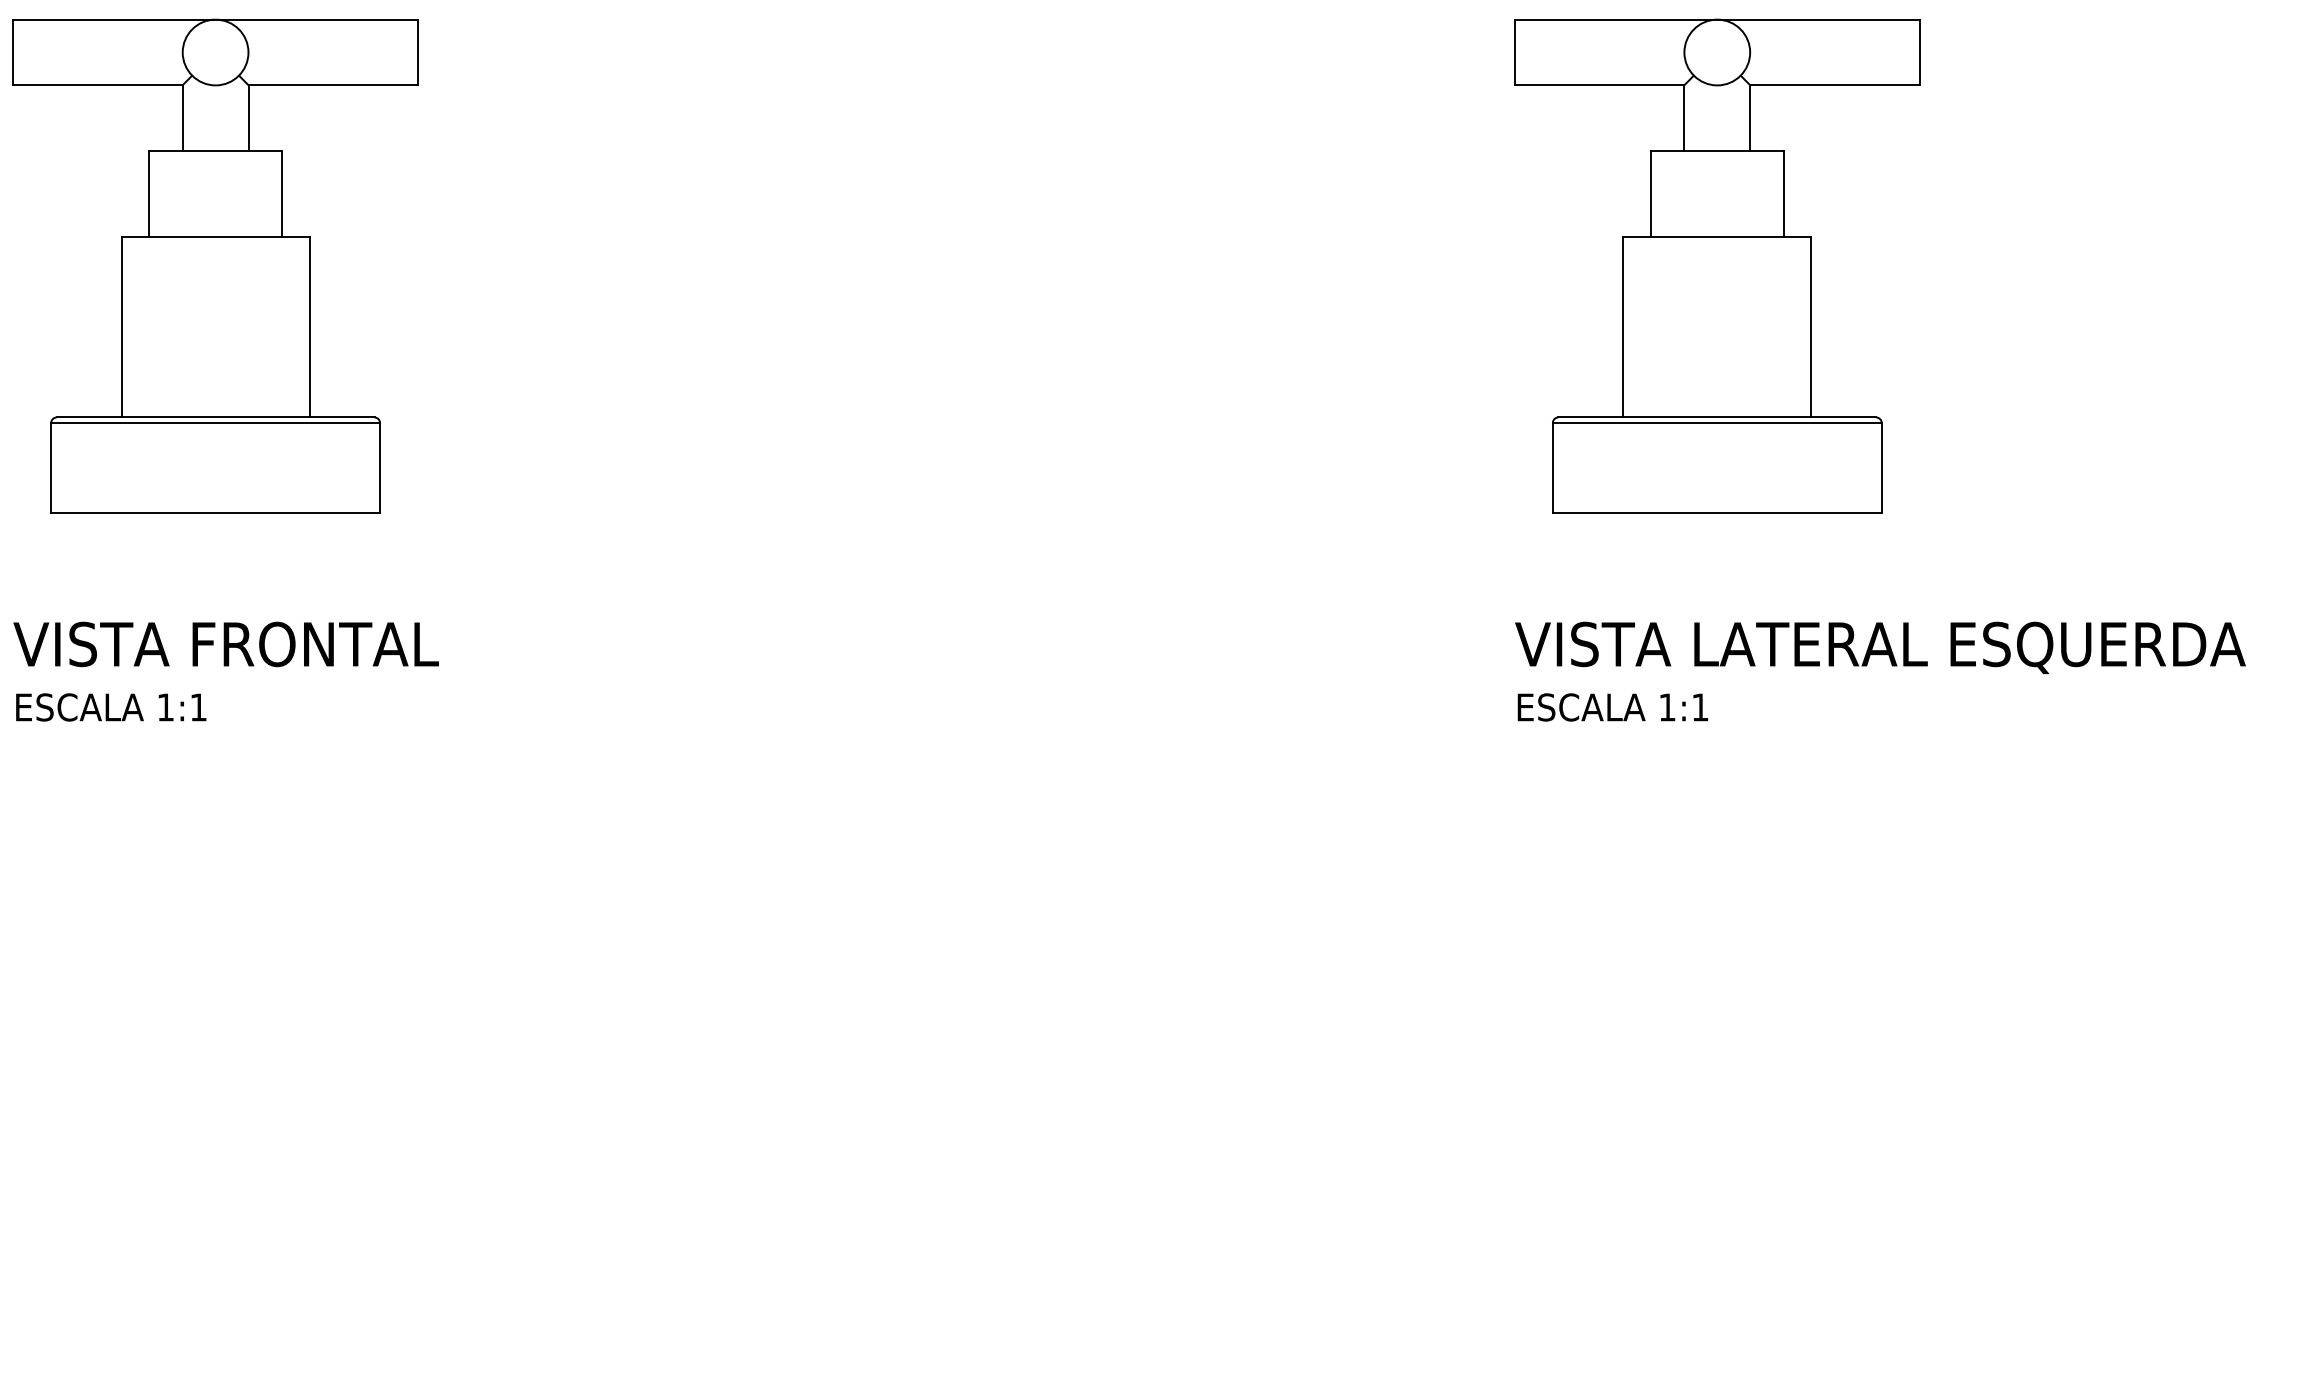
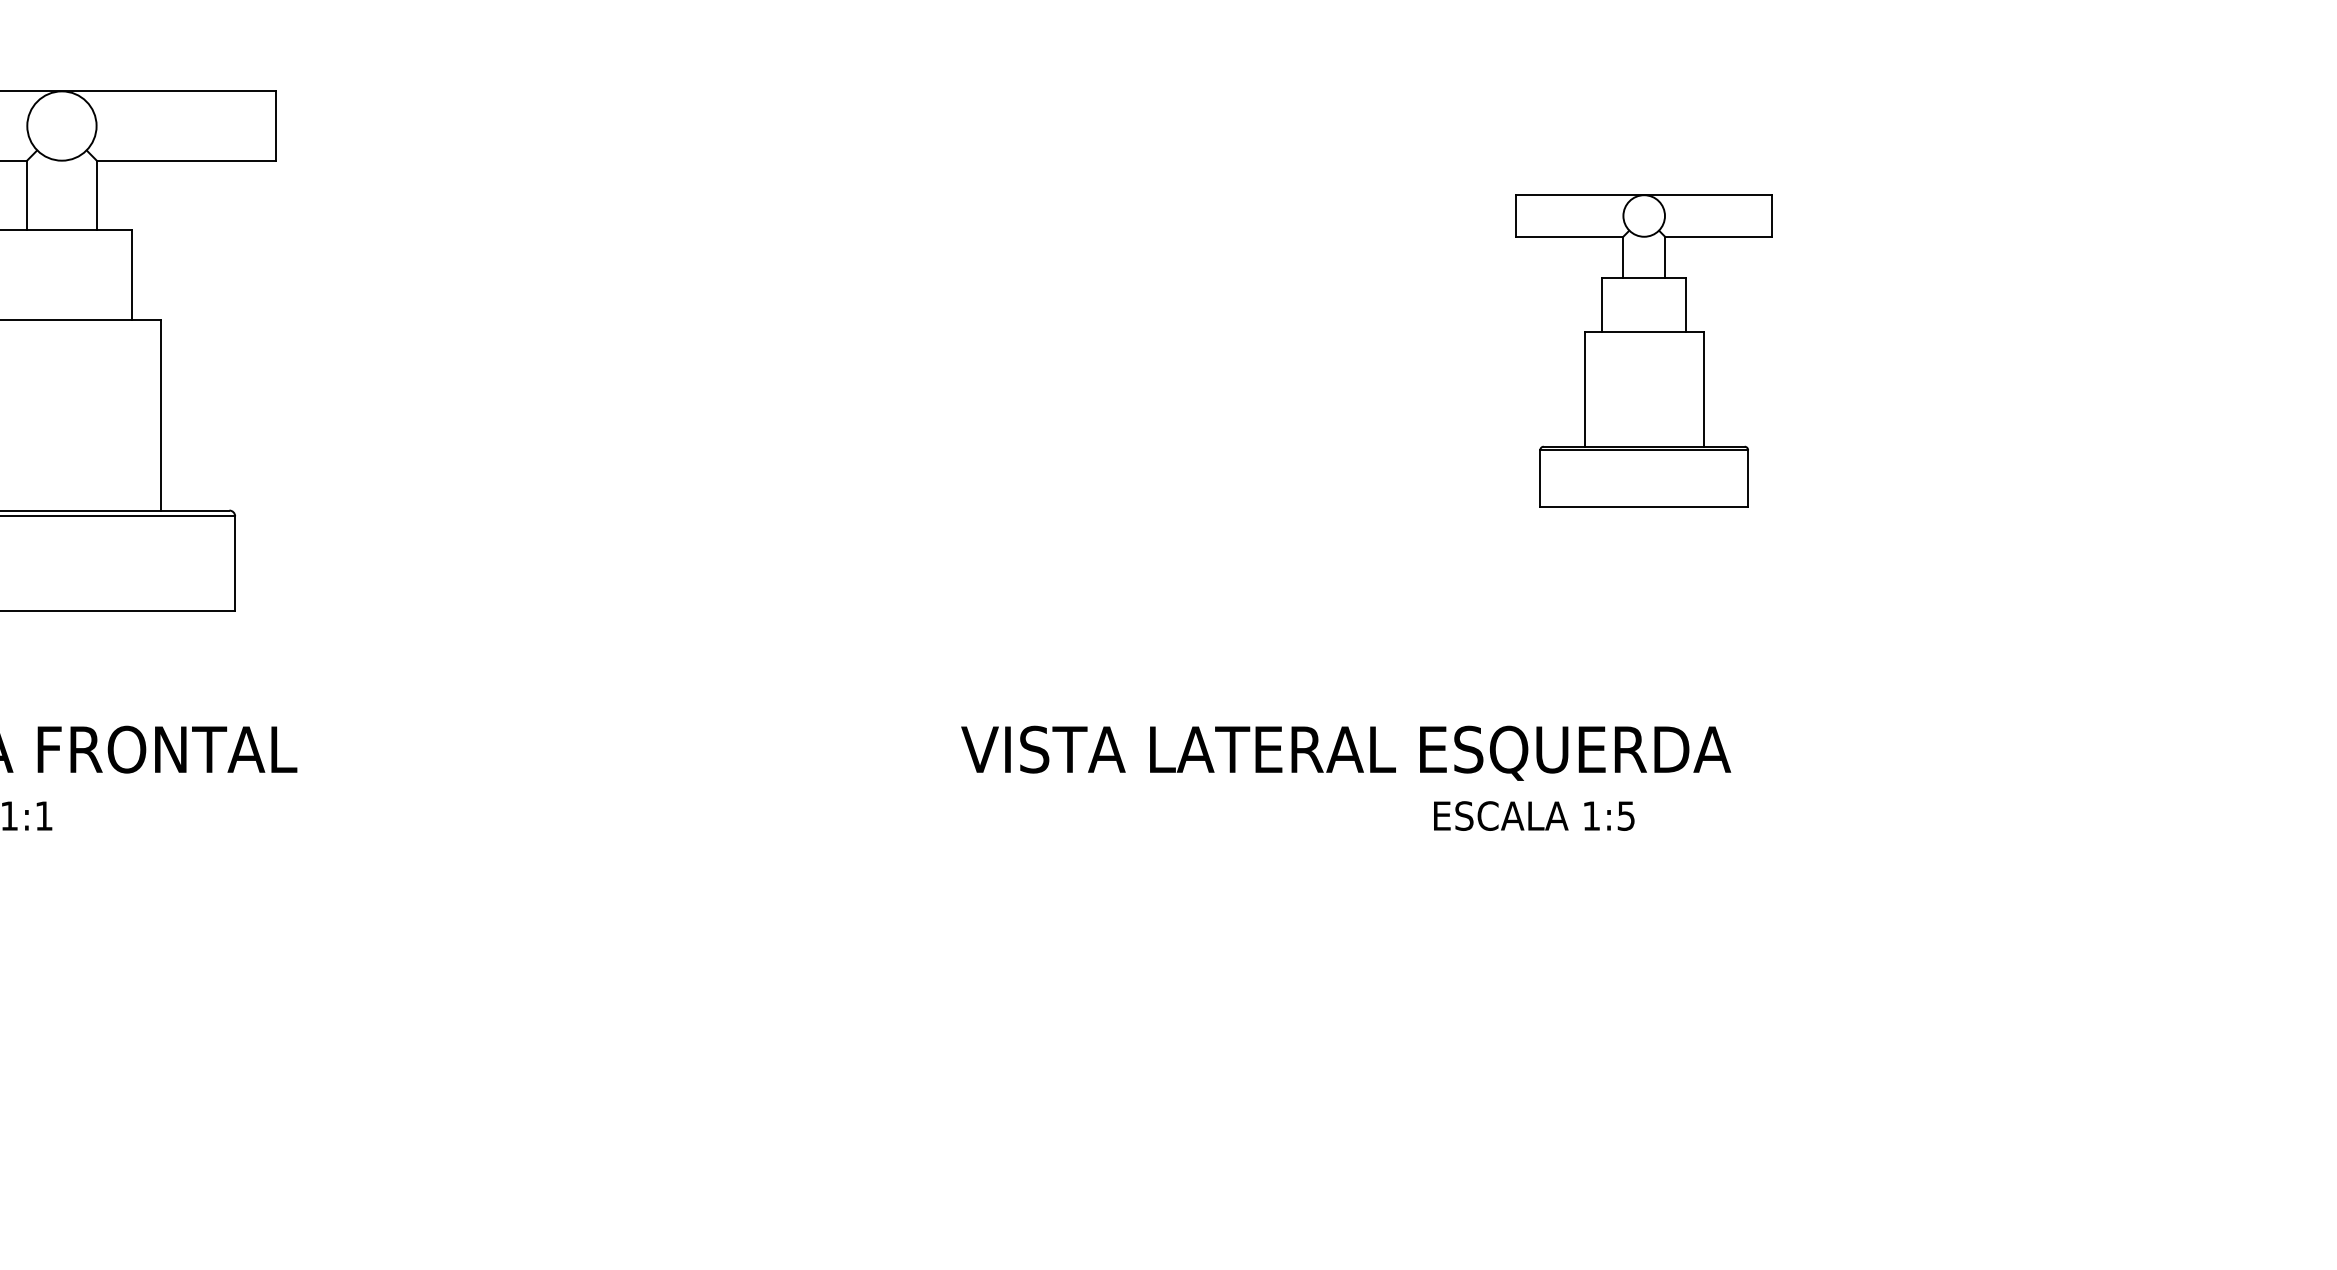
part: (1717, 265) -> (1644, 350), size x0.6
text: (1880, 647) -> (1346, 752), moved
text: (1700, 707) -> (1626, 816), 1:1 -> 1:5

